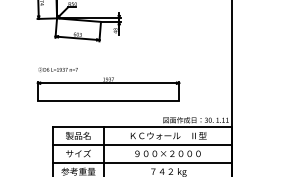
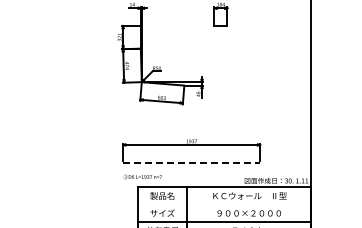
text: (57, 69) -> (142, 176), moved
line: (108, 101) -> (191, 162), solid -> dashed
line: (142, 144) -> (224, 204), removed

